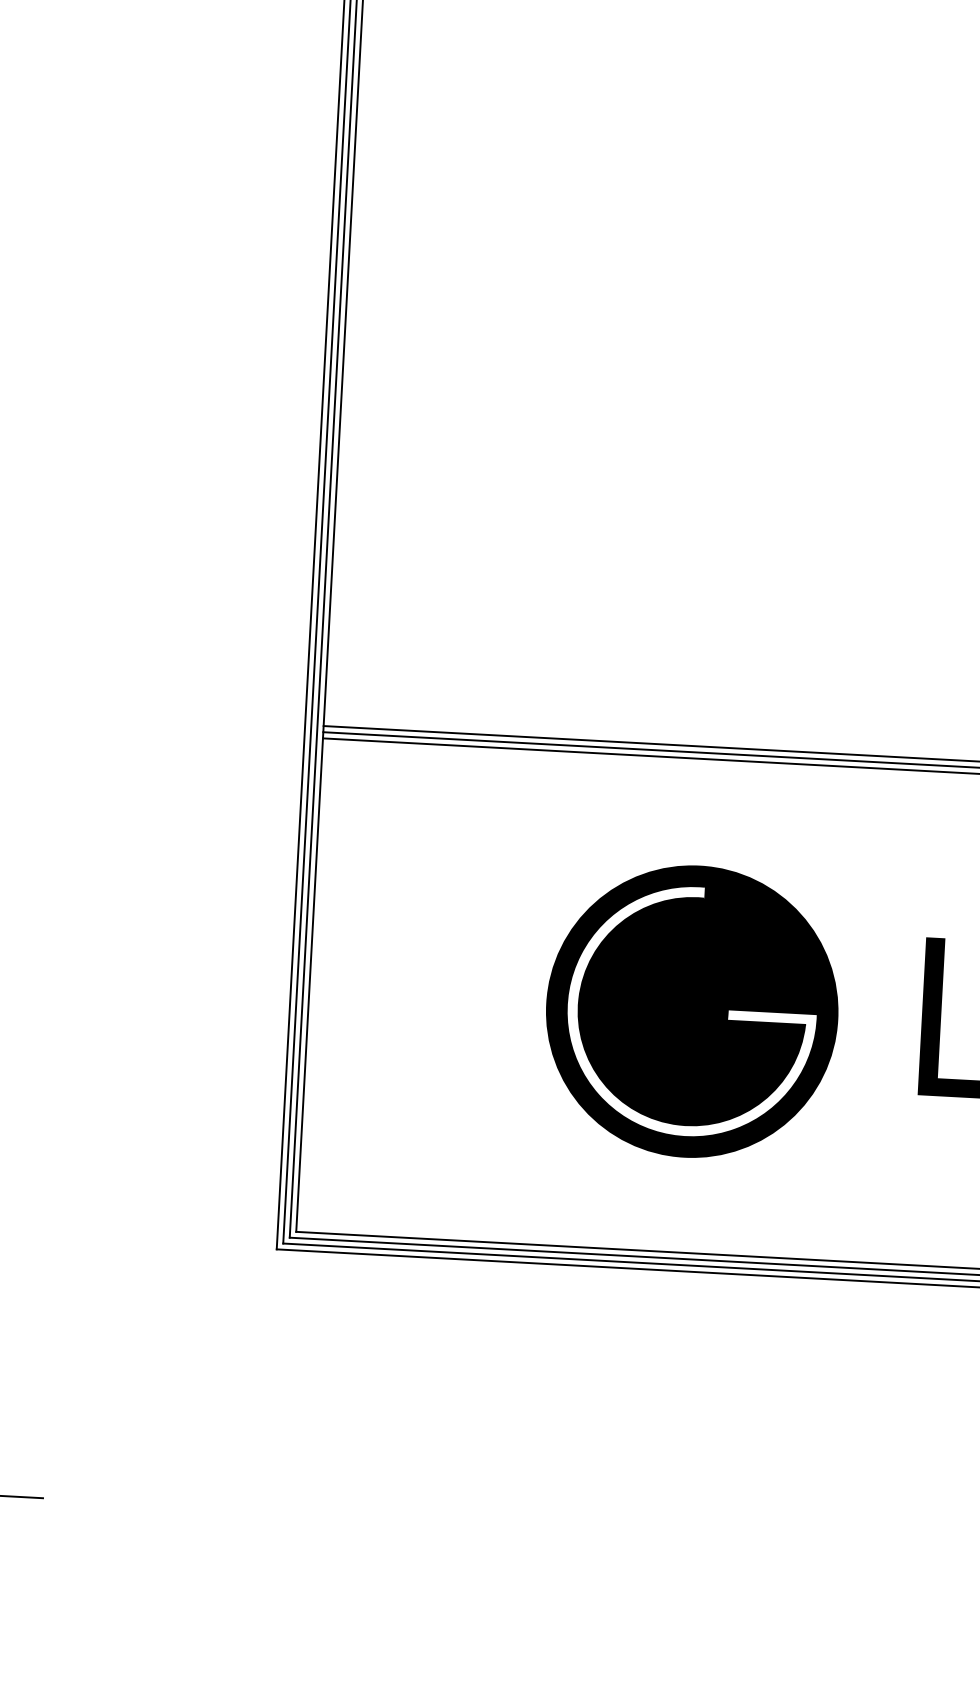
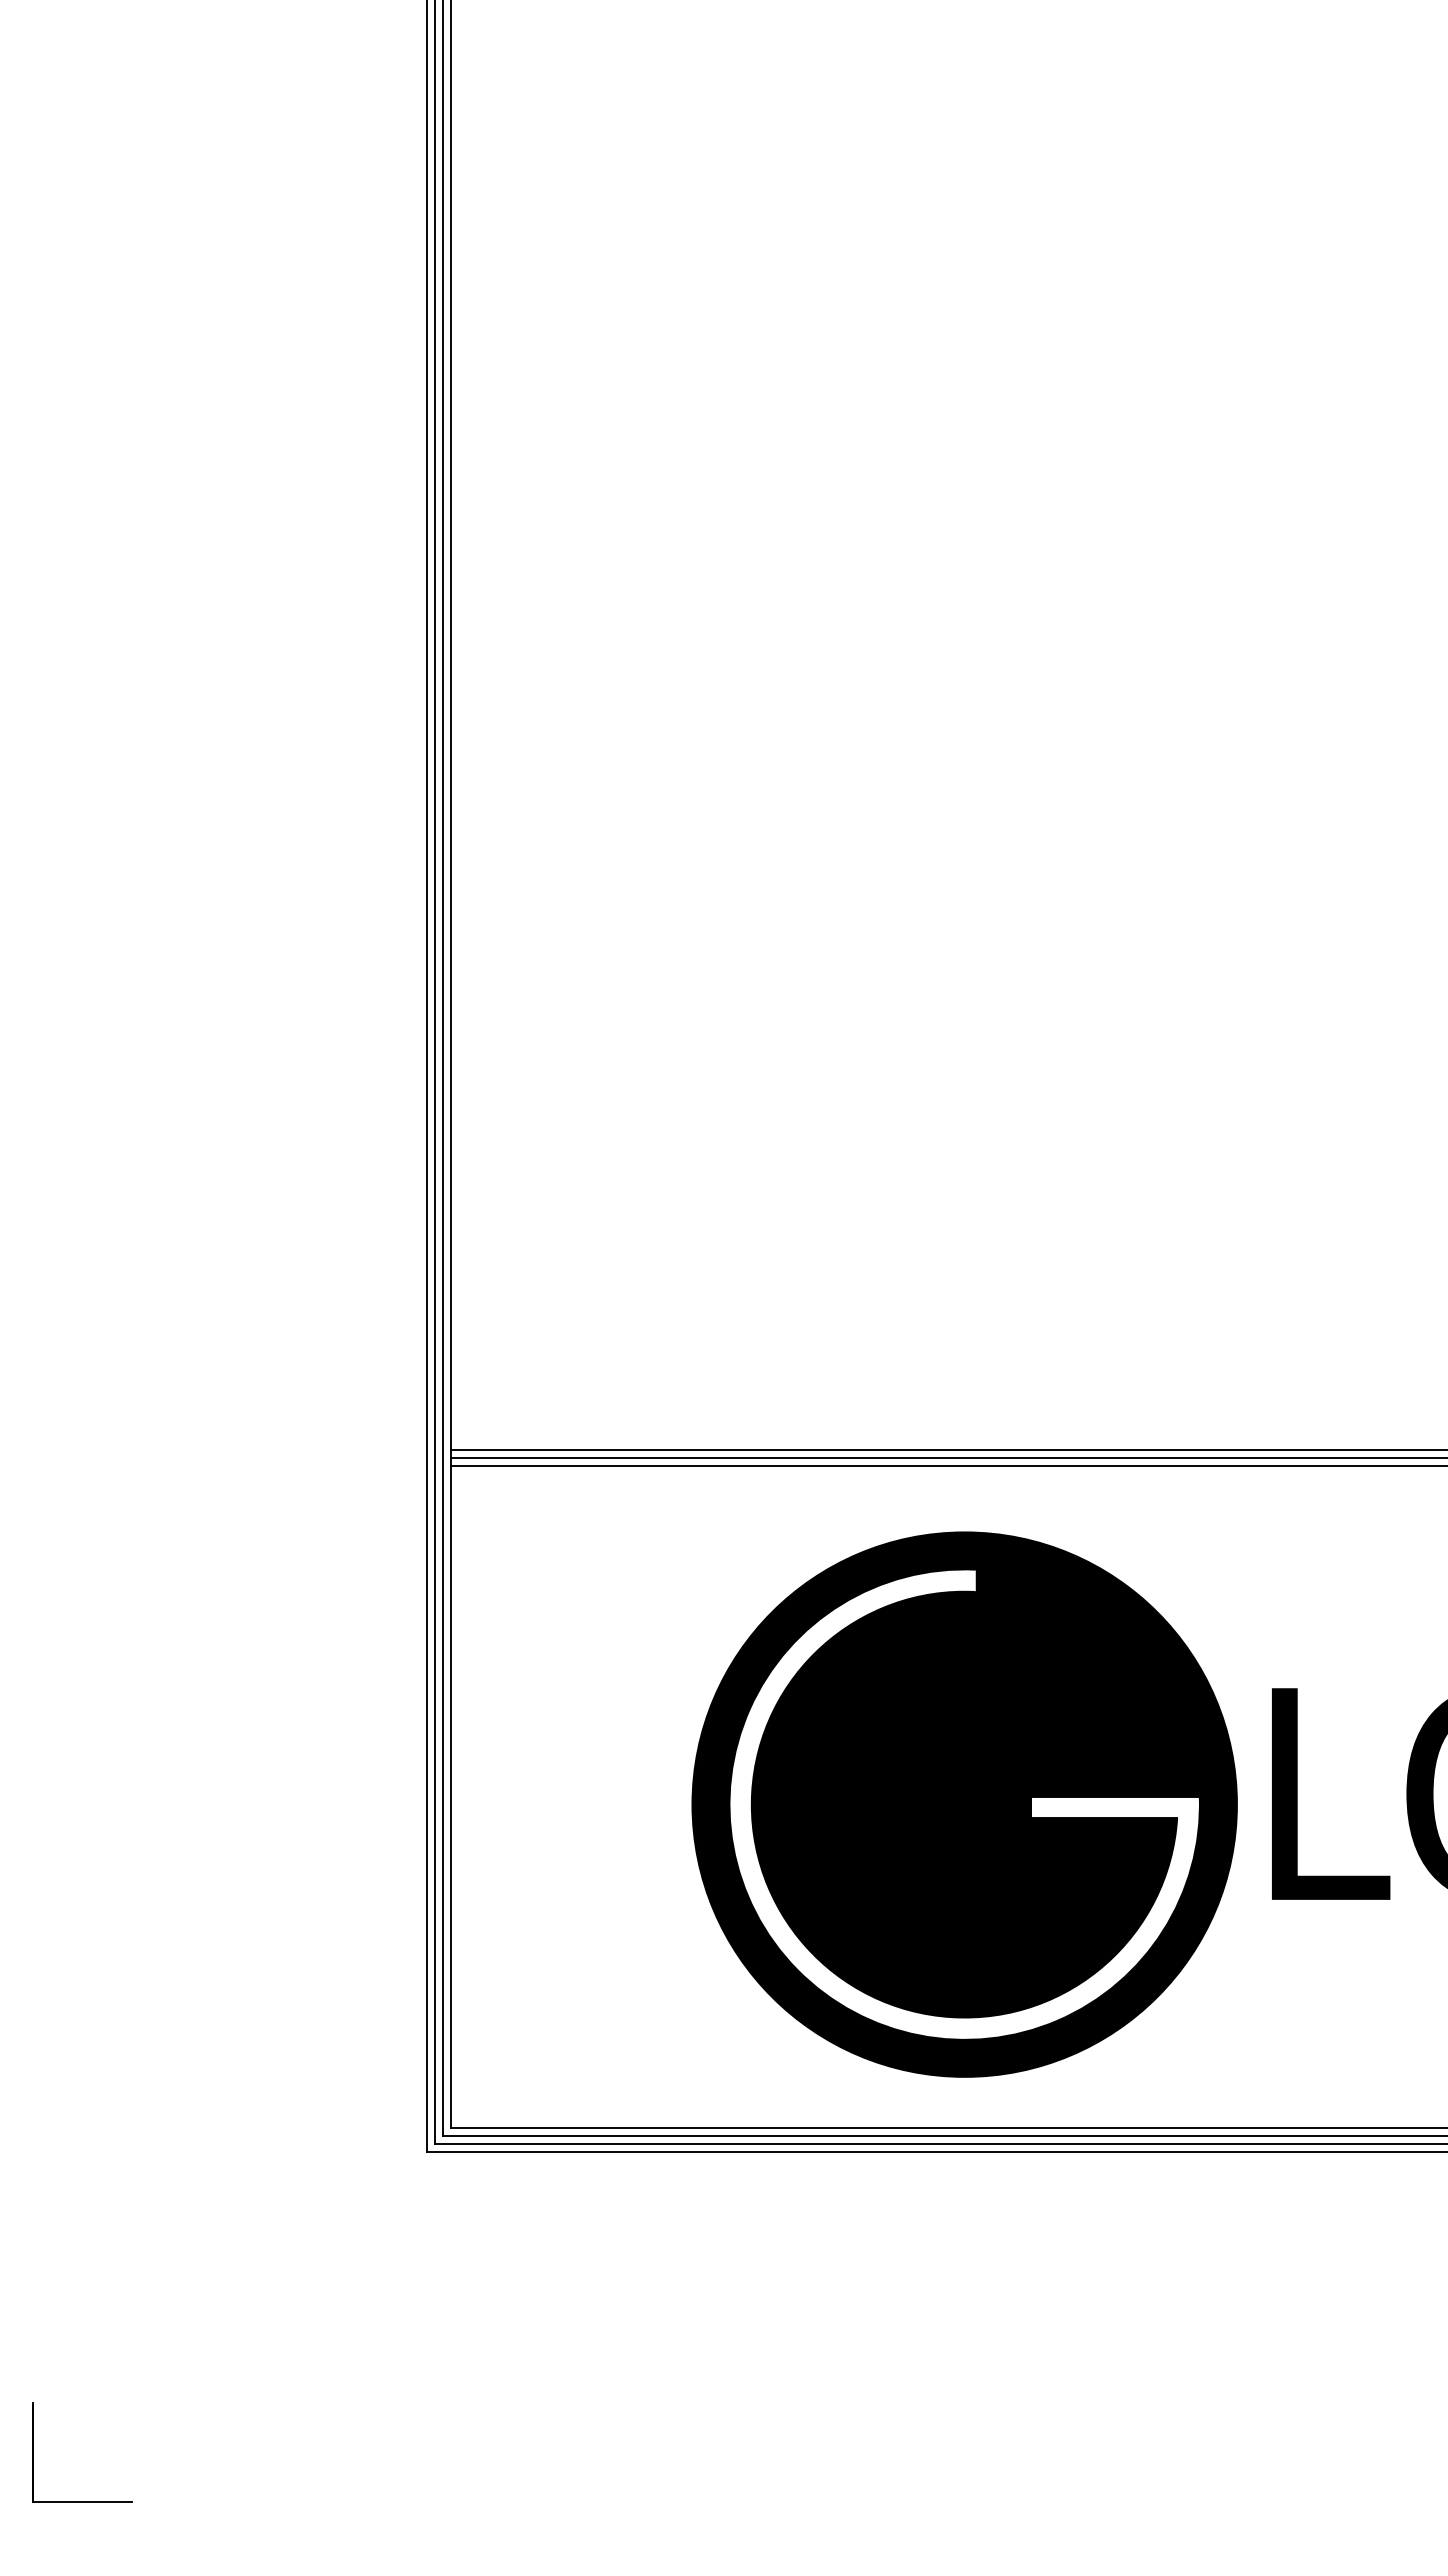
part: (692, 1011) -> (964, 1804), size x1.4

